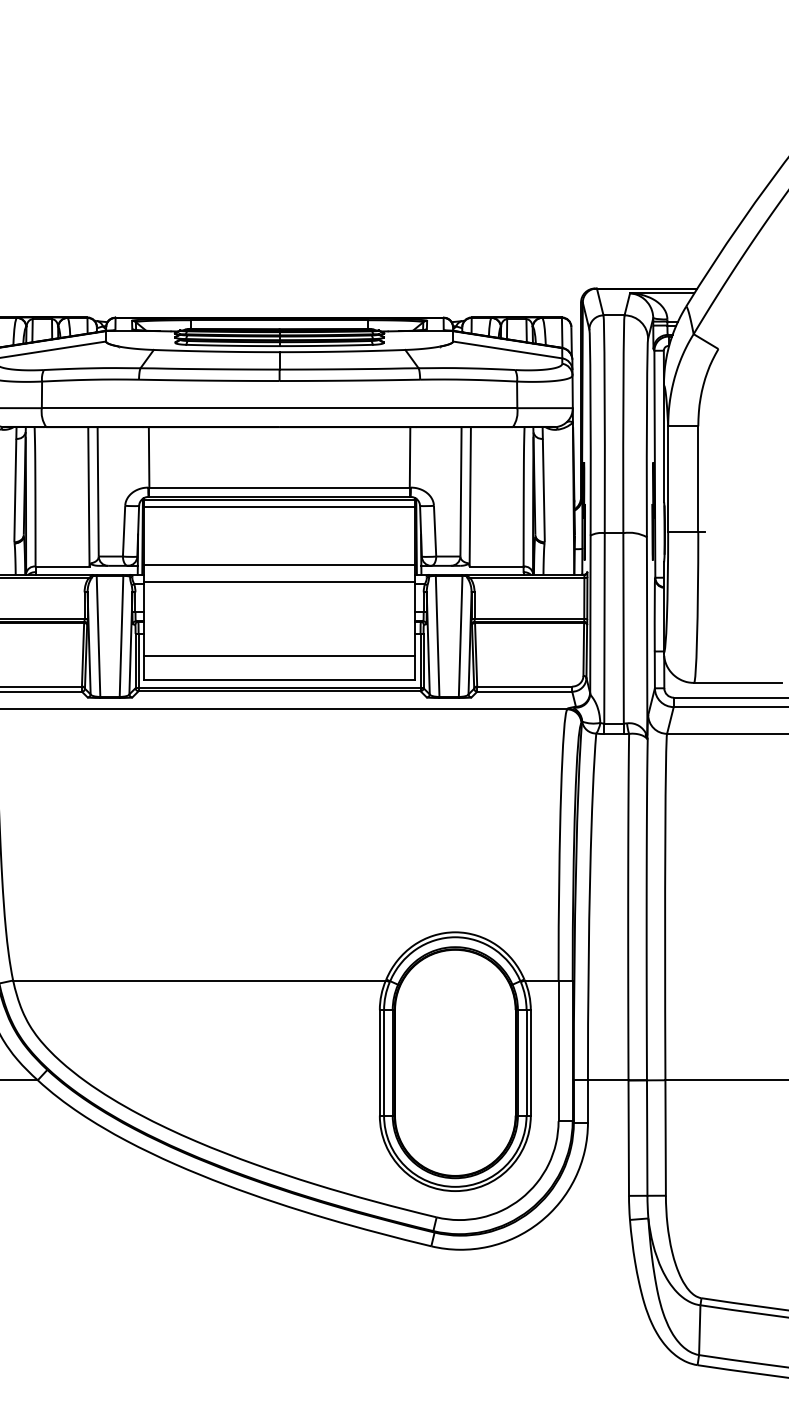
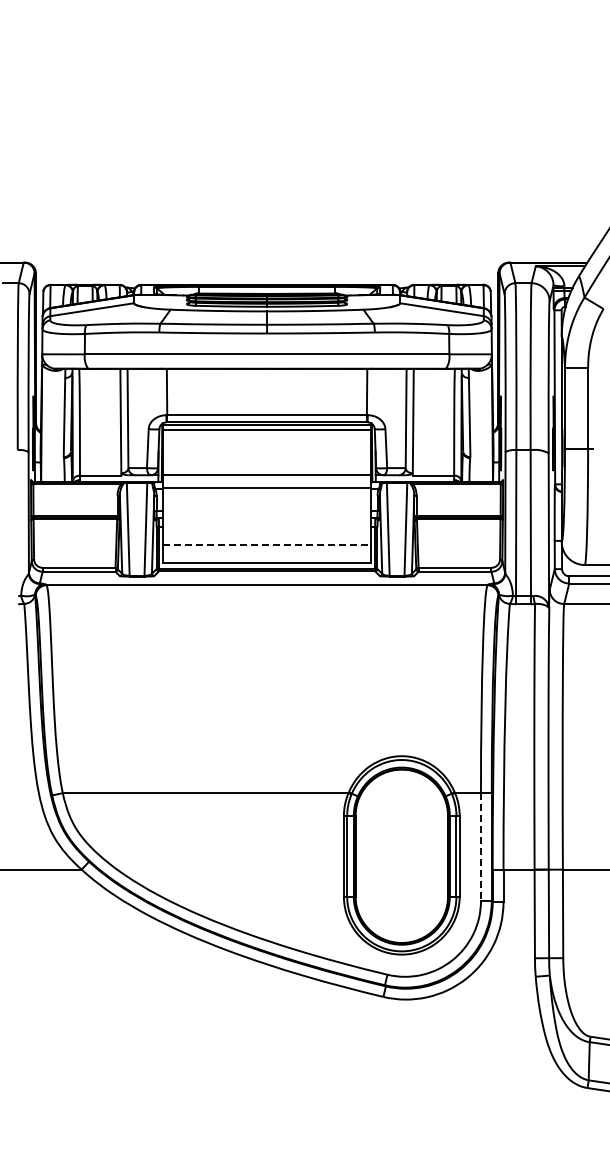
line: (280, 656) -> (267, 544), solid -> dashed
line: (557, 1051) -> (480, 847), solid -> dashed

